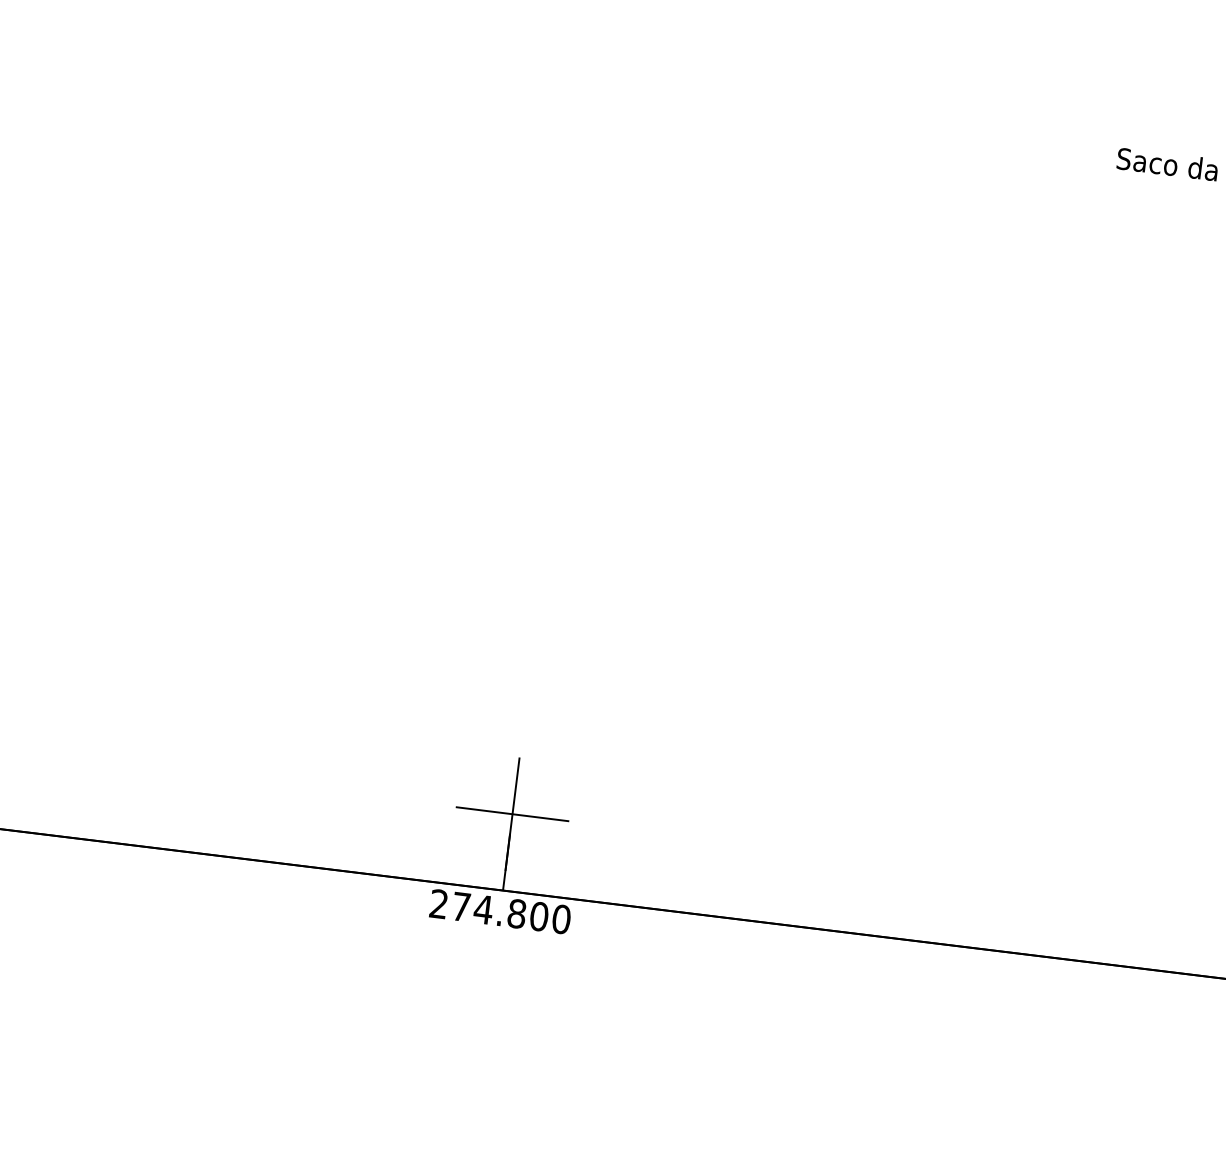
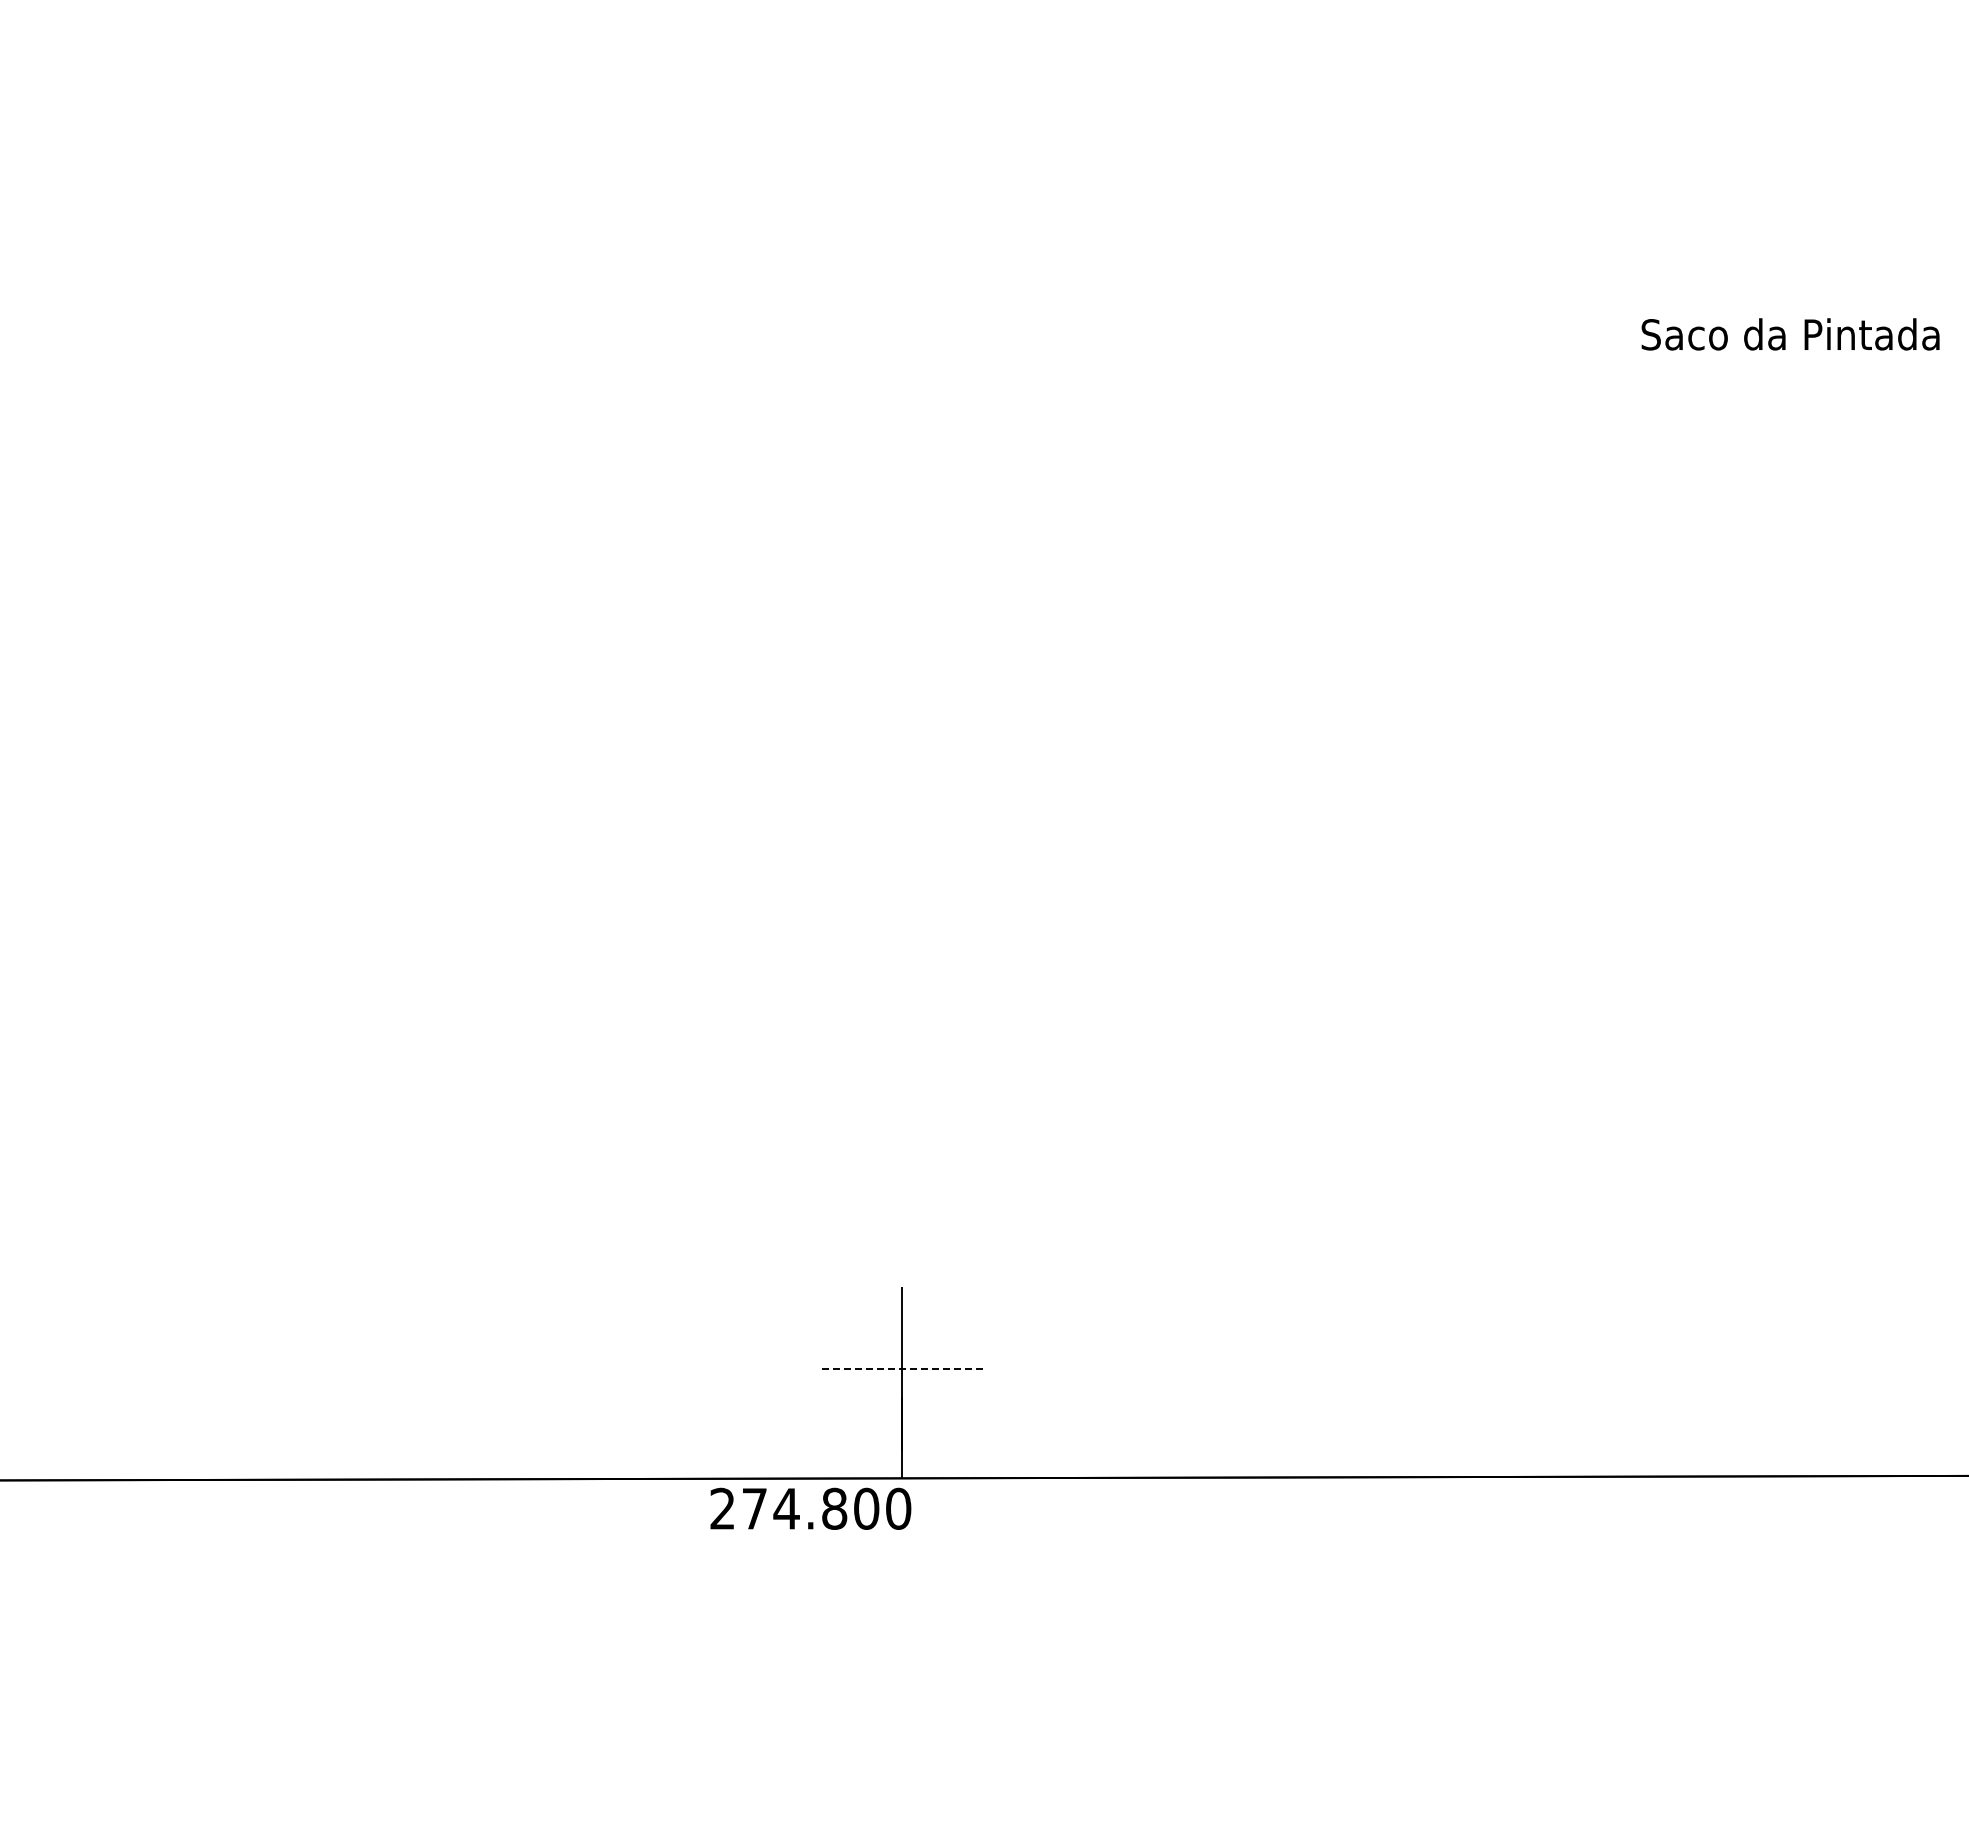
line: (512, 814) -> (901, 1368), solid -> dashed
text: (500, 911) -> (810, 1508), moved

